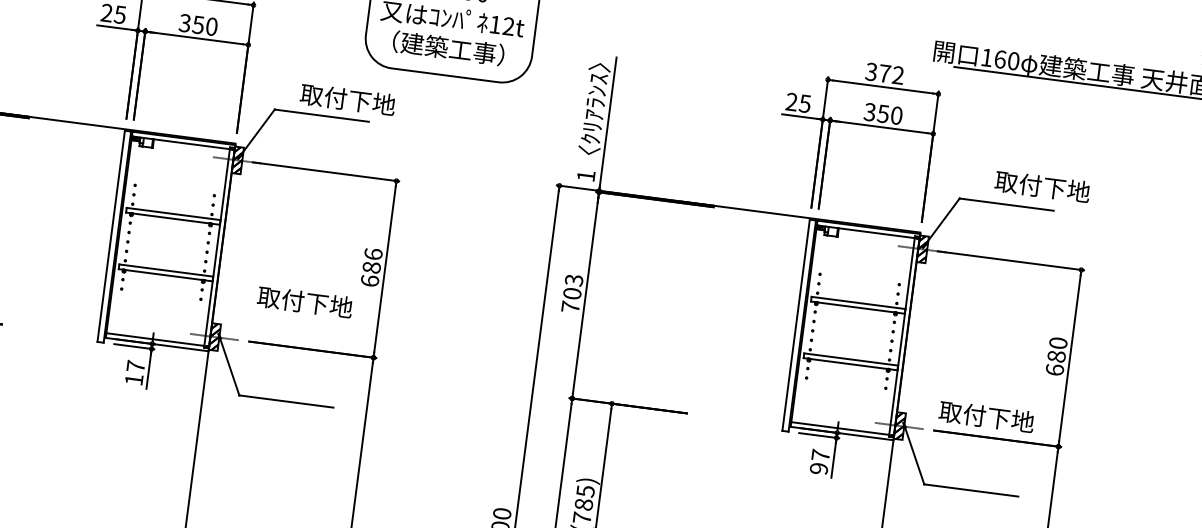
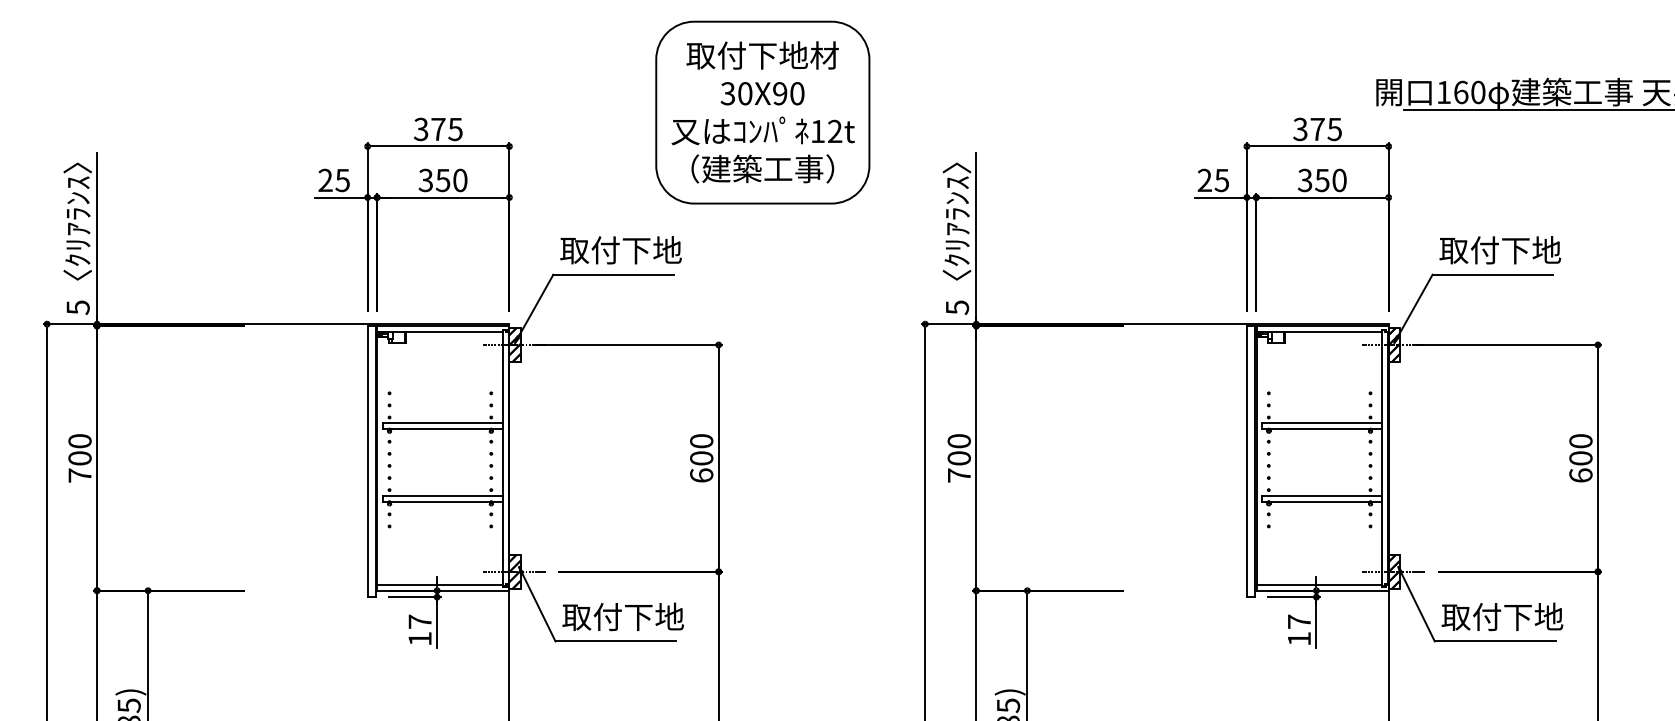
text: (897, 75) -> (1334, 129), 372 -> 375
text: (347, 99) -> (620, 250), moved
text: (586, 175) -> (957, 307), 1 -> 5
text: (1042, 186) -> (1500, 250), moved
text: (372, 260) -> (701, 449), 686 -> 600
text: (573, 280) -> (958, 441), 703 -> 700
text: (304, 301) -> (622, 616), moved
text: (1056, 356) -> (1580, 458), 680 -> 600
text: (986, 416) -> (1502, 616), moved
text: (819, 469) -> (1299, 639), 97 -> 17

